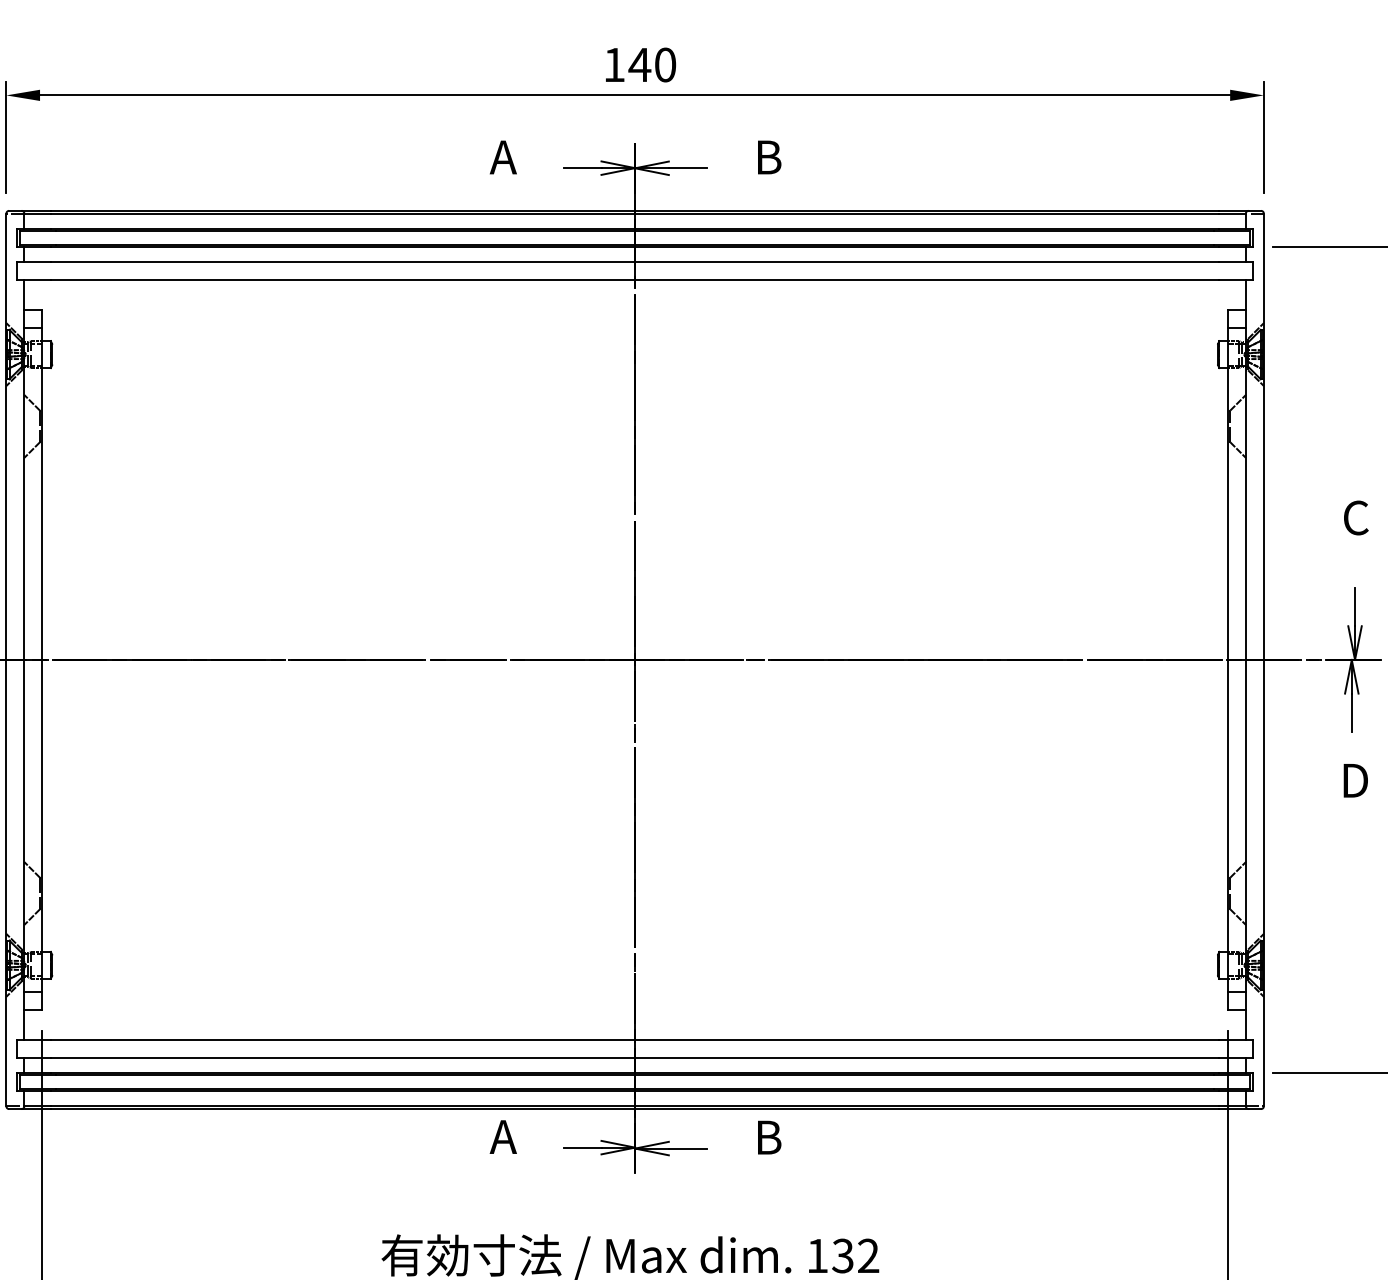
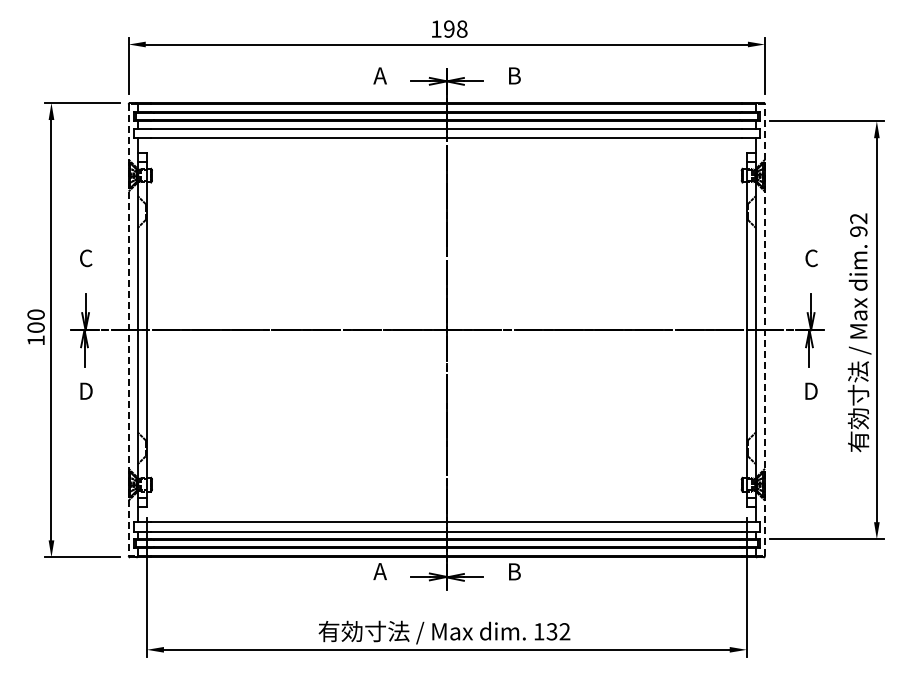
text: (652, 63) -> (455, 28), 140 -> 198
line: (5, 660) -> (128, 330), solid -> dashed
line: (1262, 660) -> (764, 330), solid -> dashed

